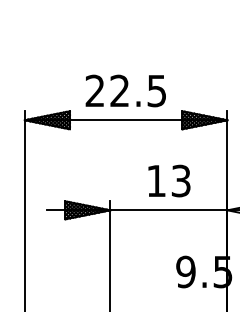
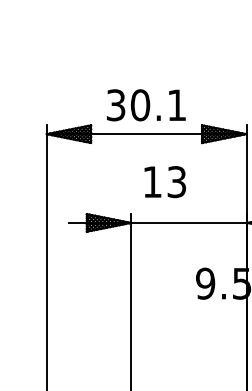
text: (125, 91) -> (145, 105), 22.5 -> 30.1
text: (168, 181) -> (164, 182), moved

